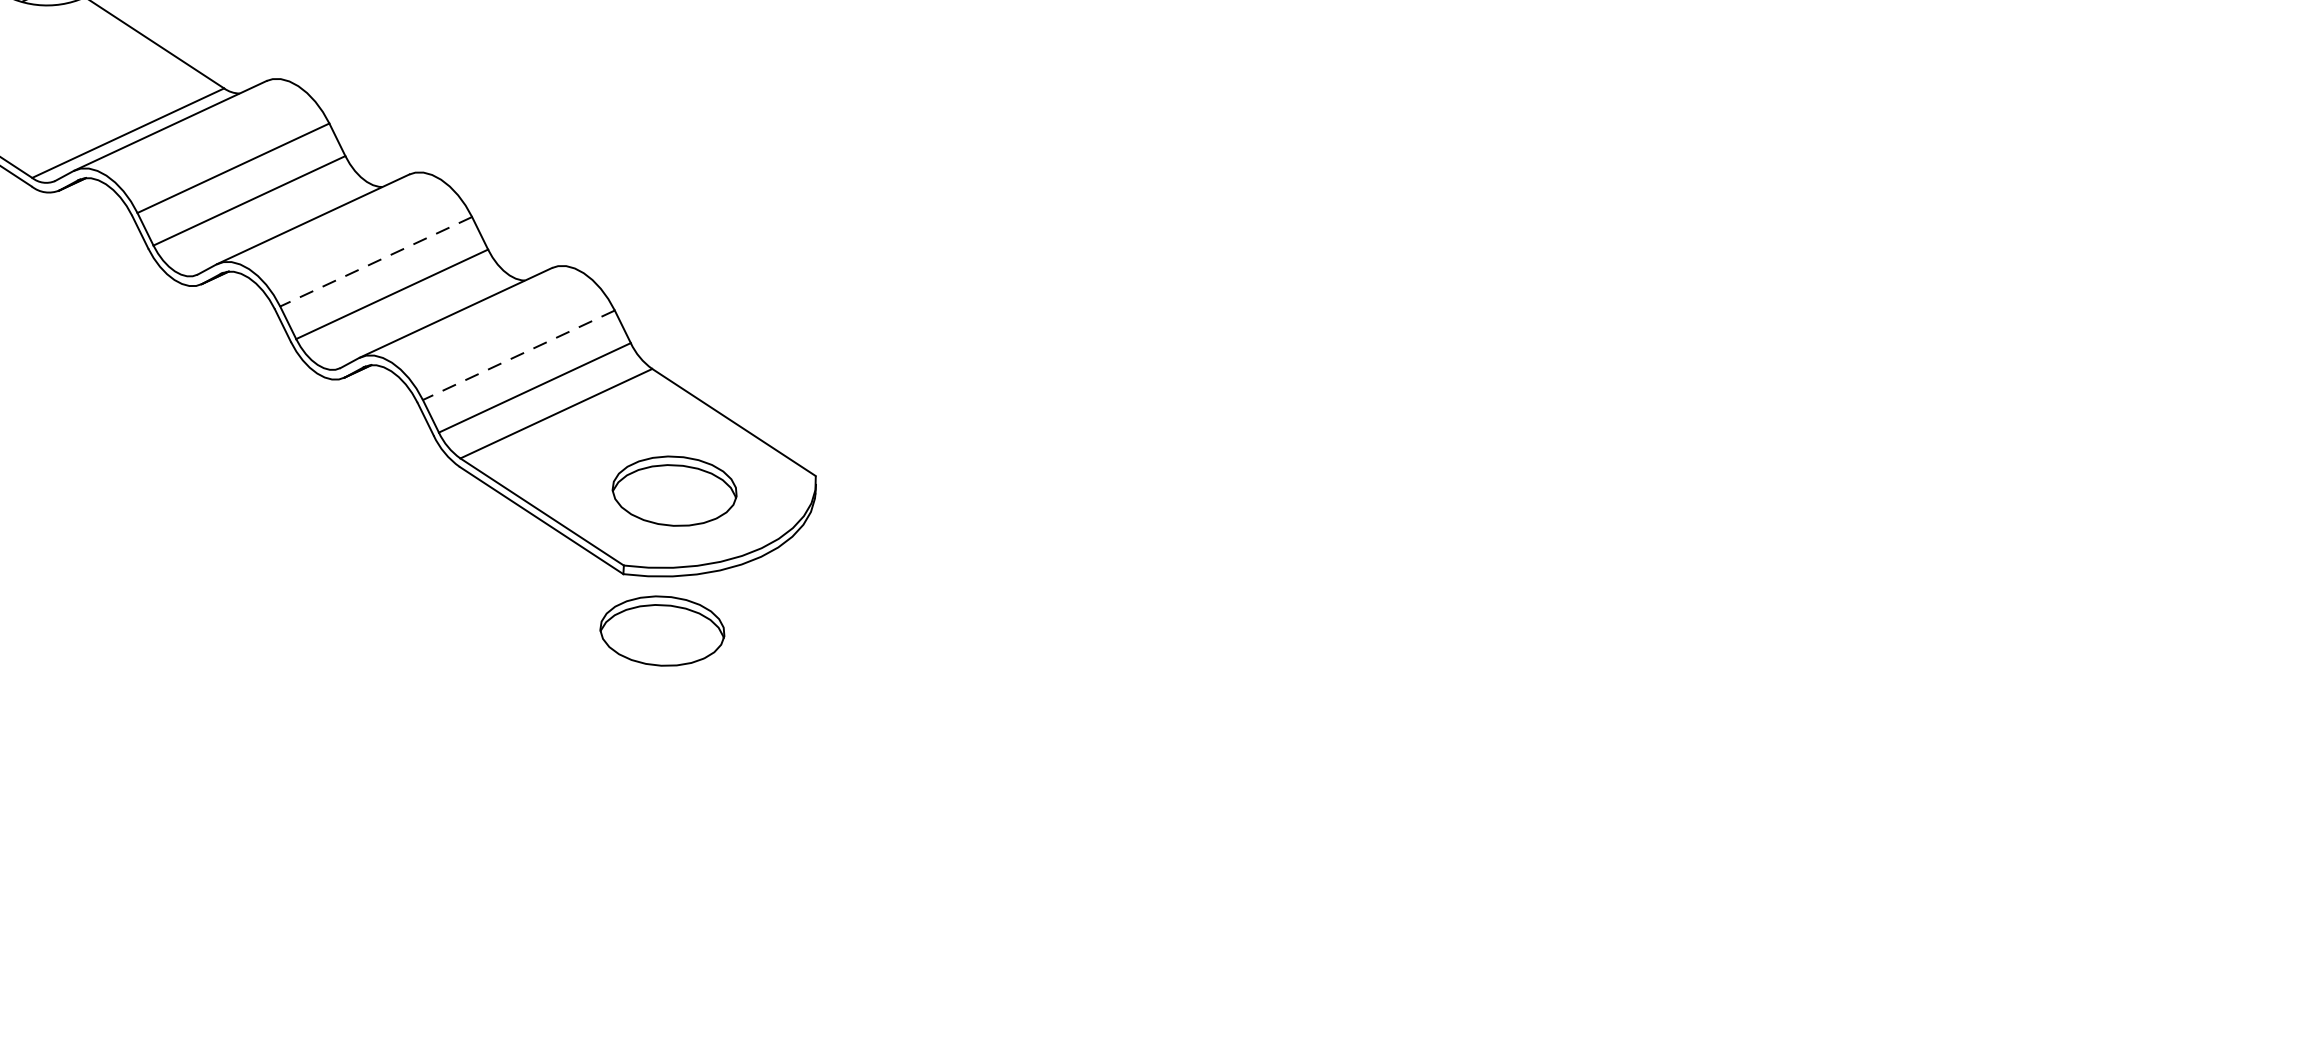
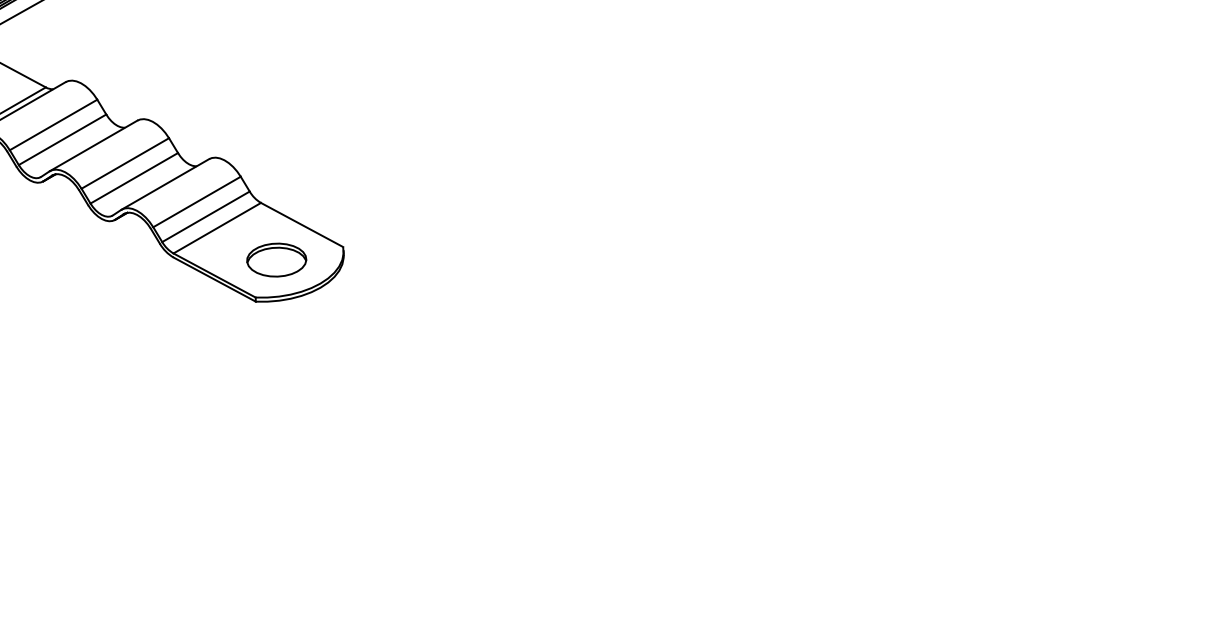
line: (376, 261) -> (125, 163), dashed -> solid
line: (519, 356) -> (197, 202), dashed -> solid
part: (662, 629) -> (276, 326), removed

